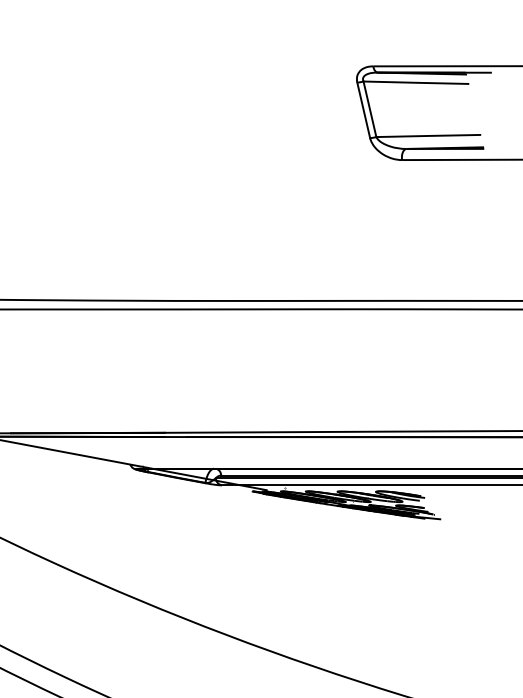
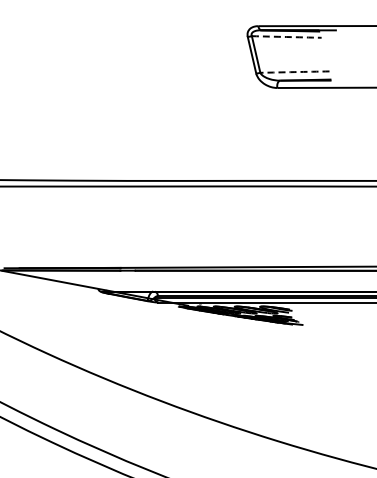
arc: (415, 83) -> (286, 37), solid -> dashed
arc: (428, 136) -> (294, 72), solid -> dashed

